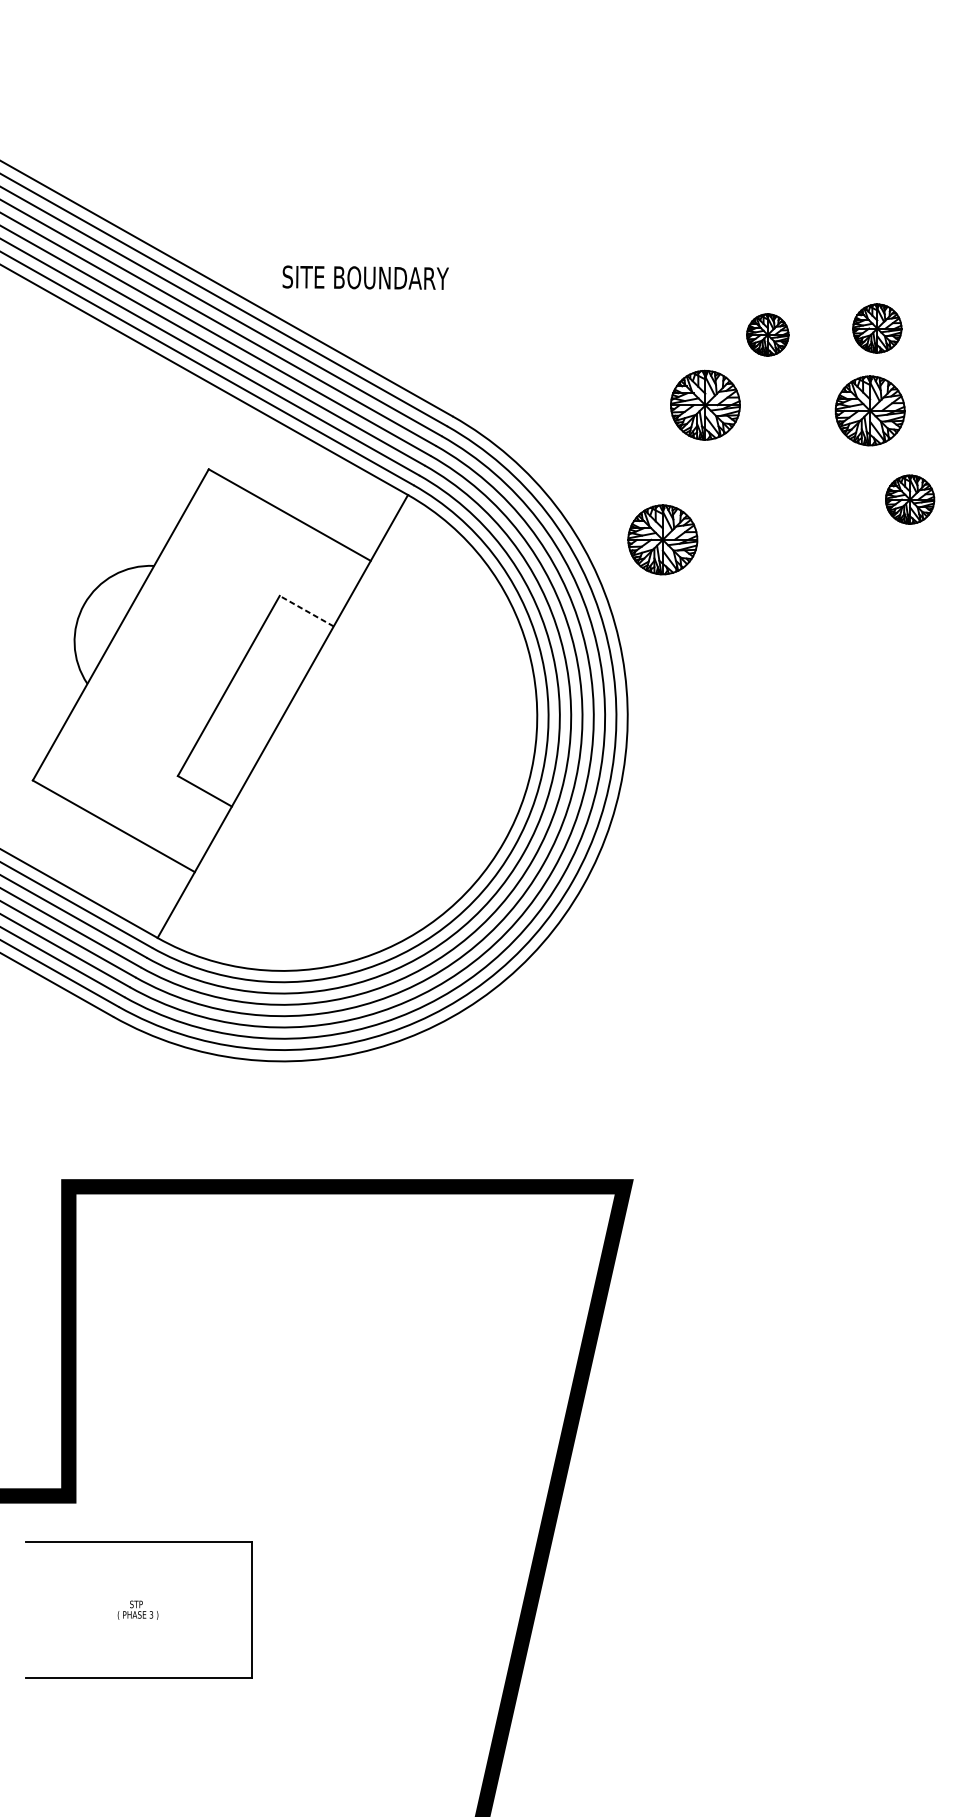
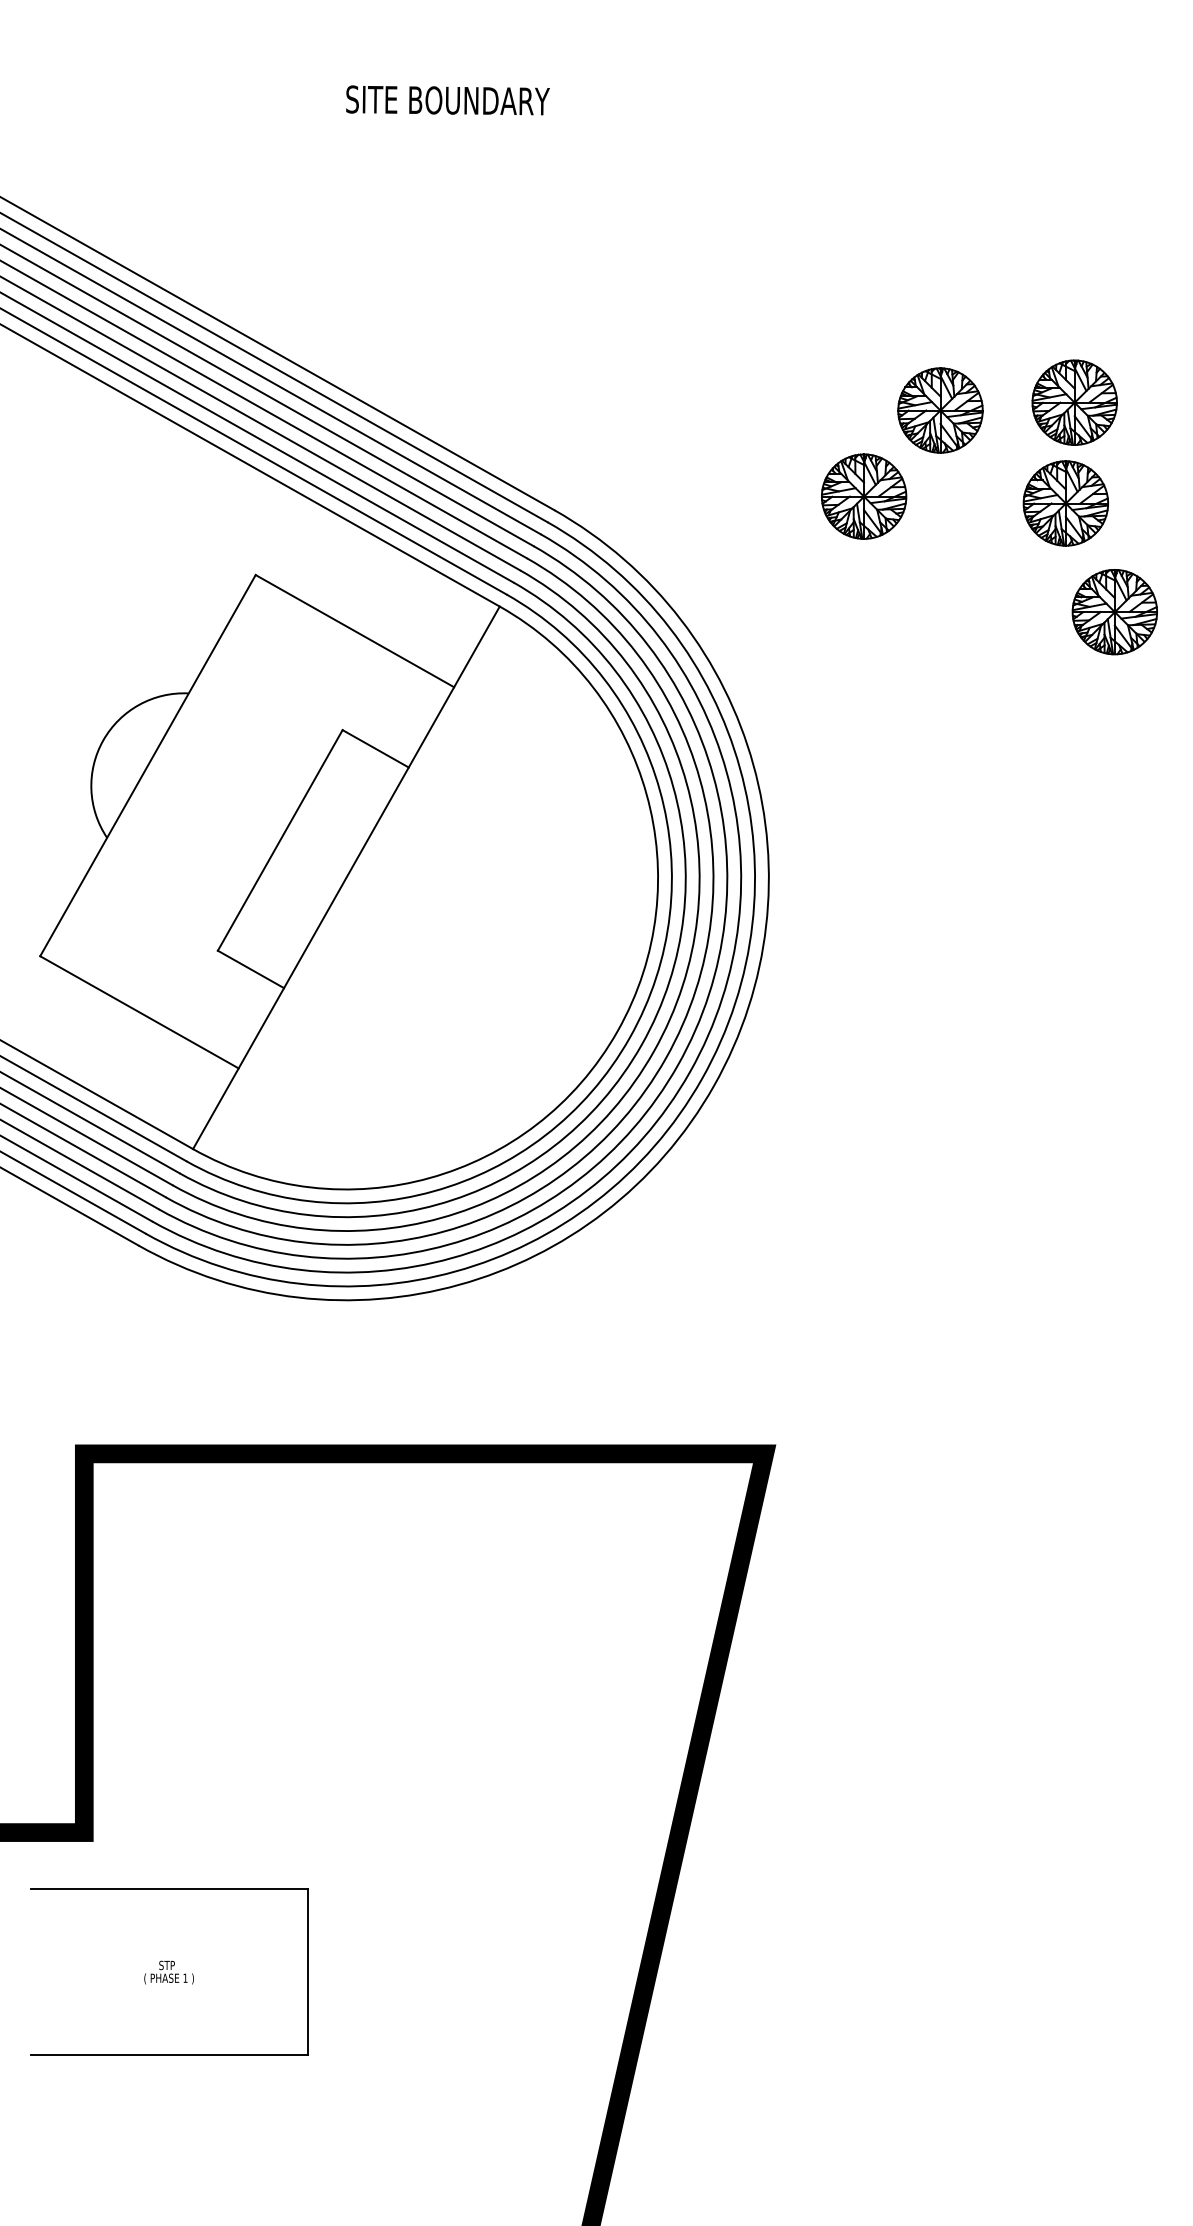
text: (365, 277) -> (447, 100), moved
part: (877, 328) -> (1074, 402), size x1.43
part: (767, 334) -> (940, 410), size x1.67
part: (909, 499) -> (1114, 612), size x1.43
part: (662, 539) -> (811, 661), removed
line: (306, 610) -> (375, 748), dashed -> solid
text: (151, 1614) -> (185, 1977), 3 -> 1

